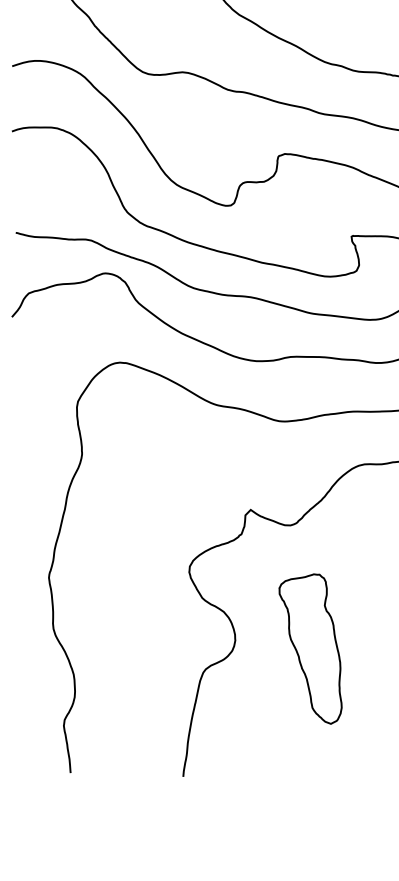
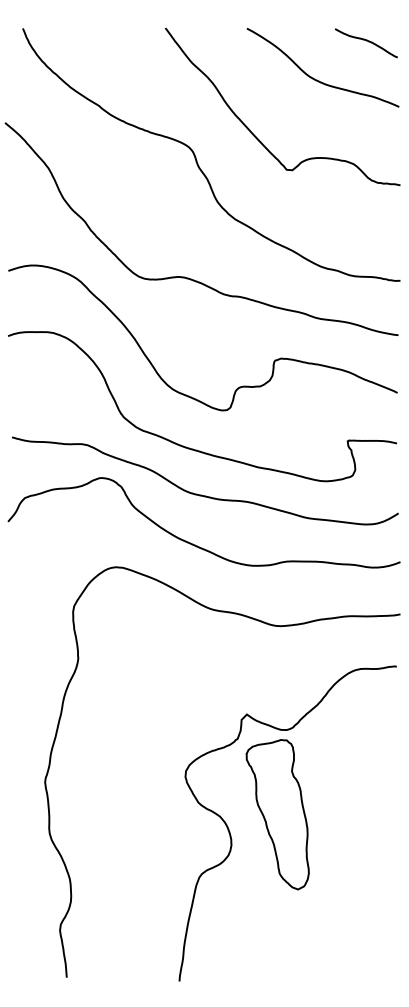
part: (310, 648) -> (277, 814), moved

